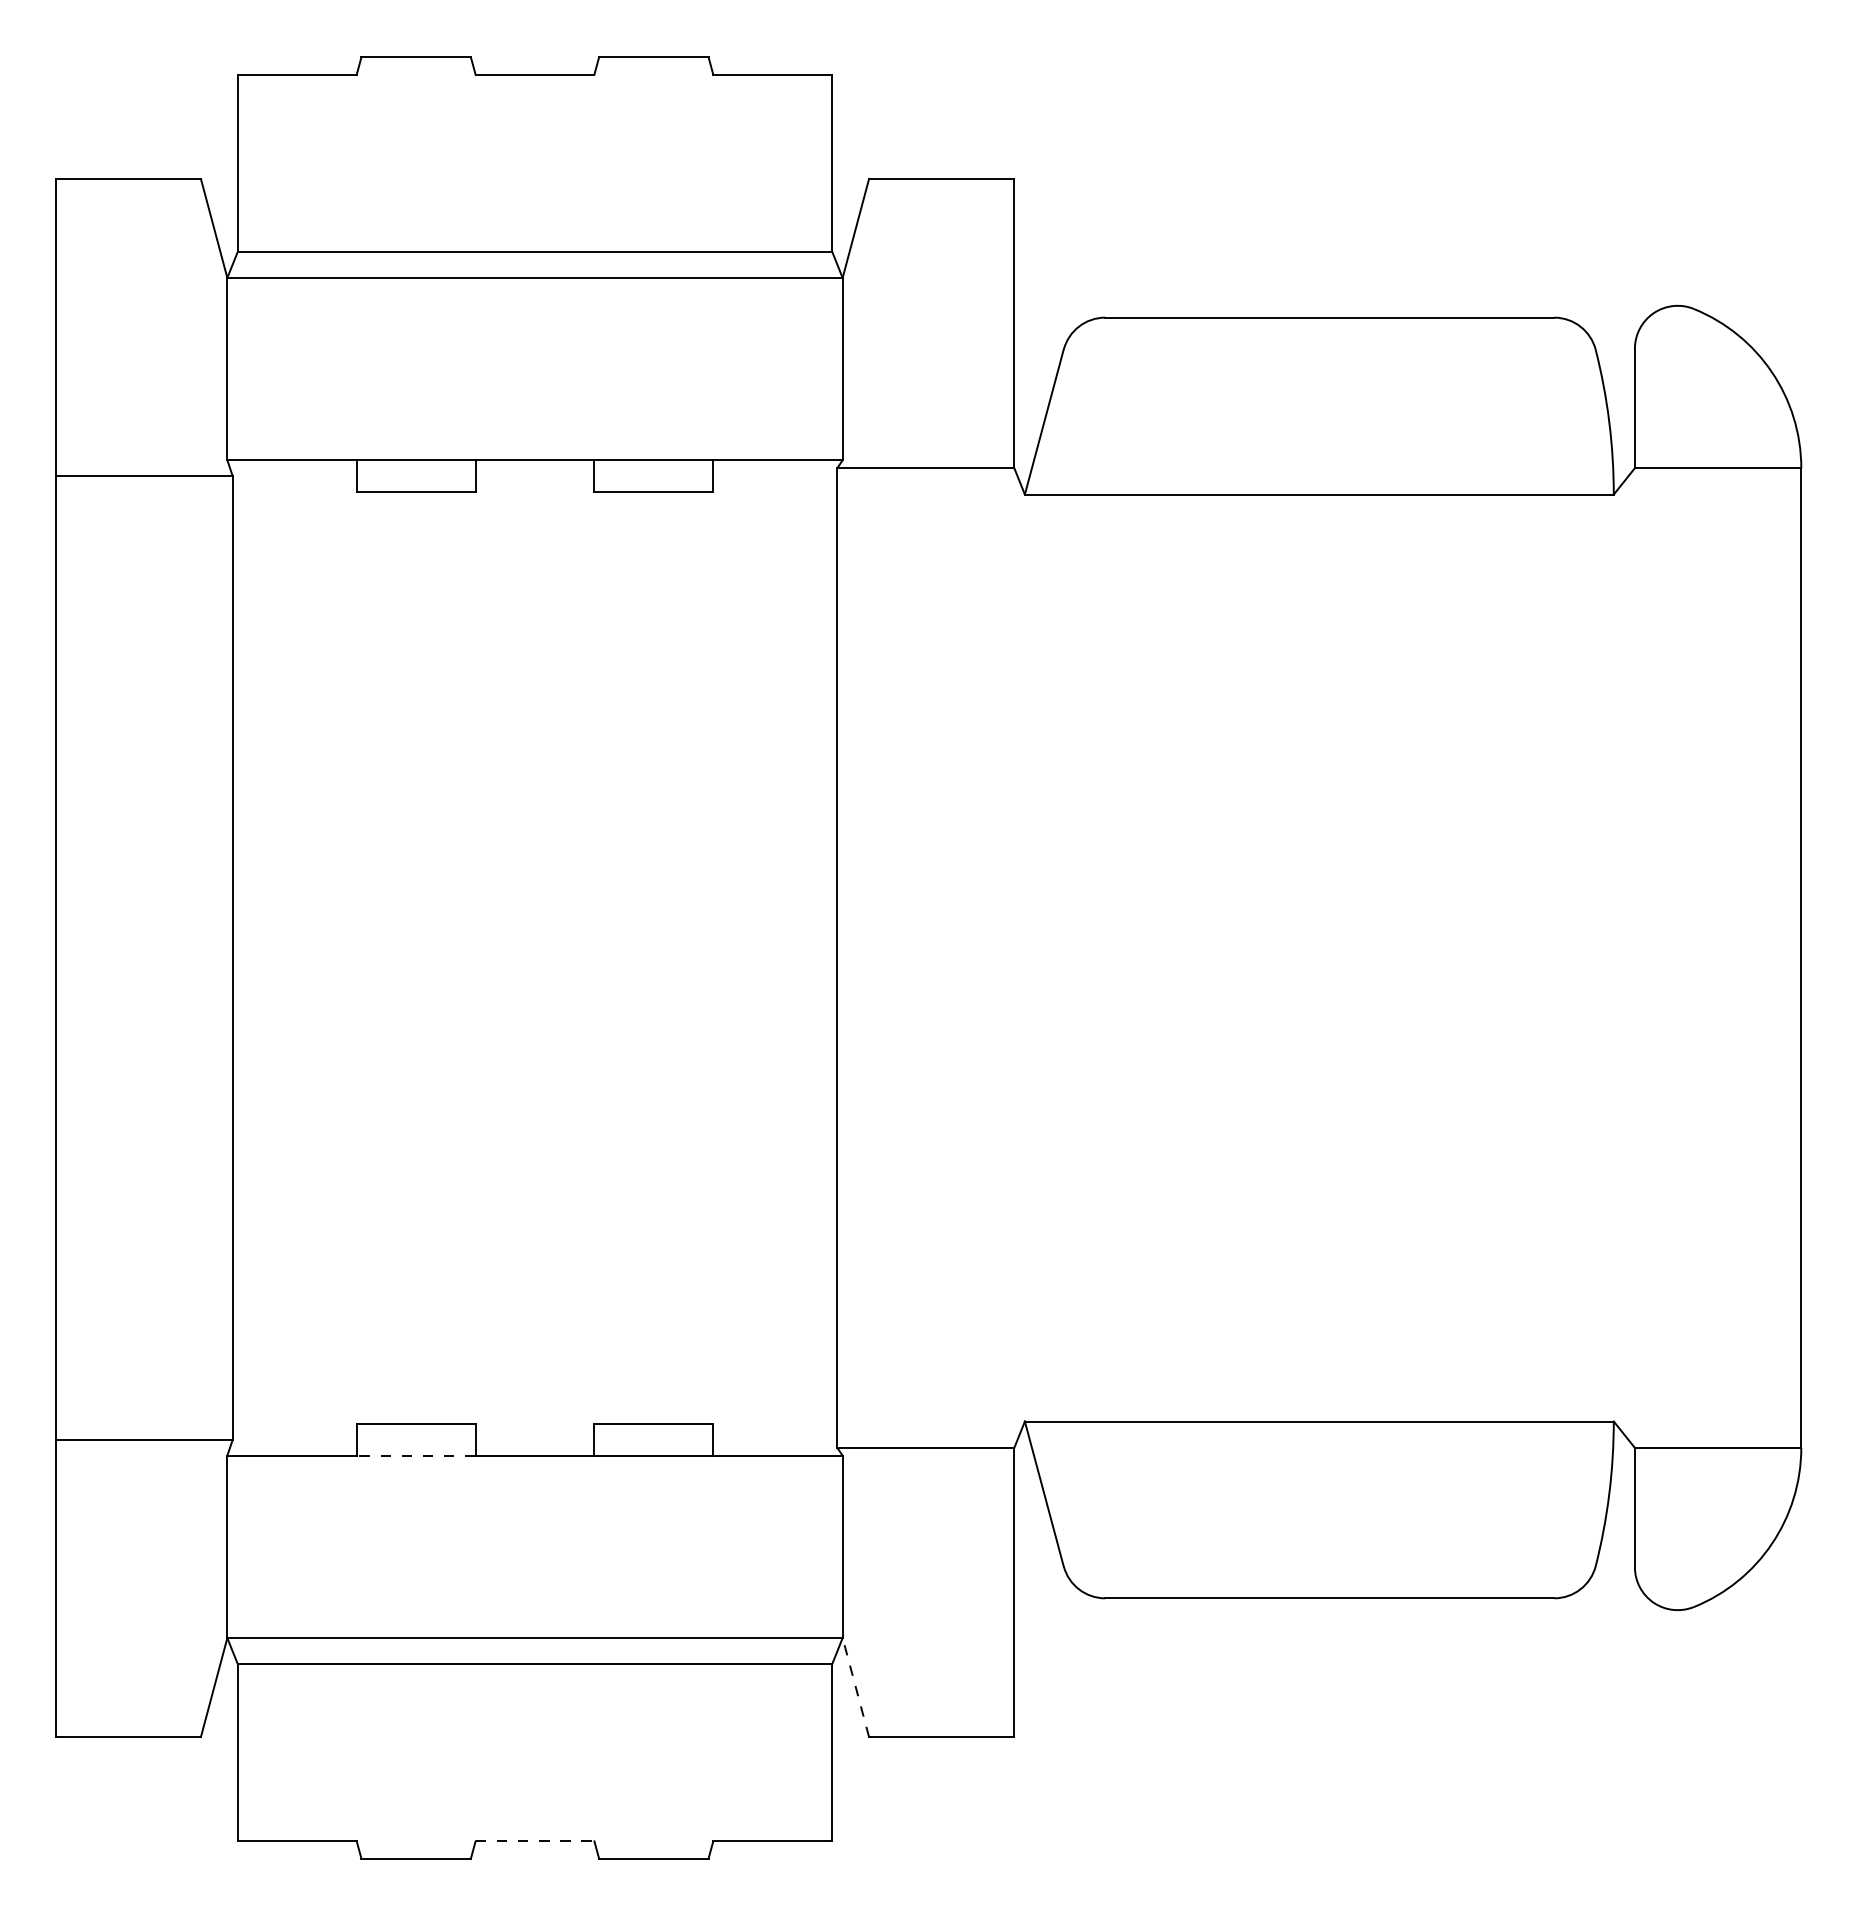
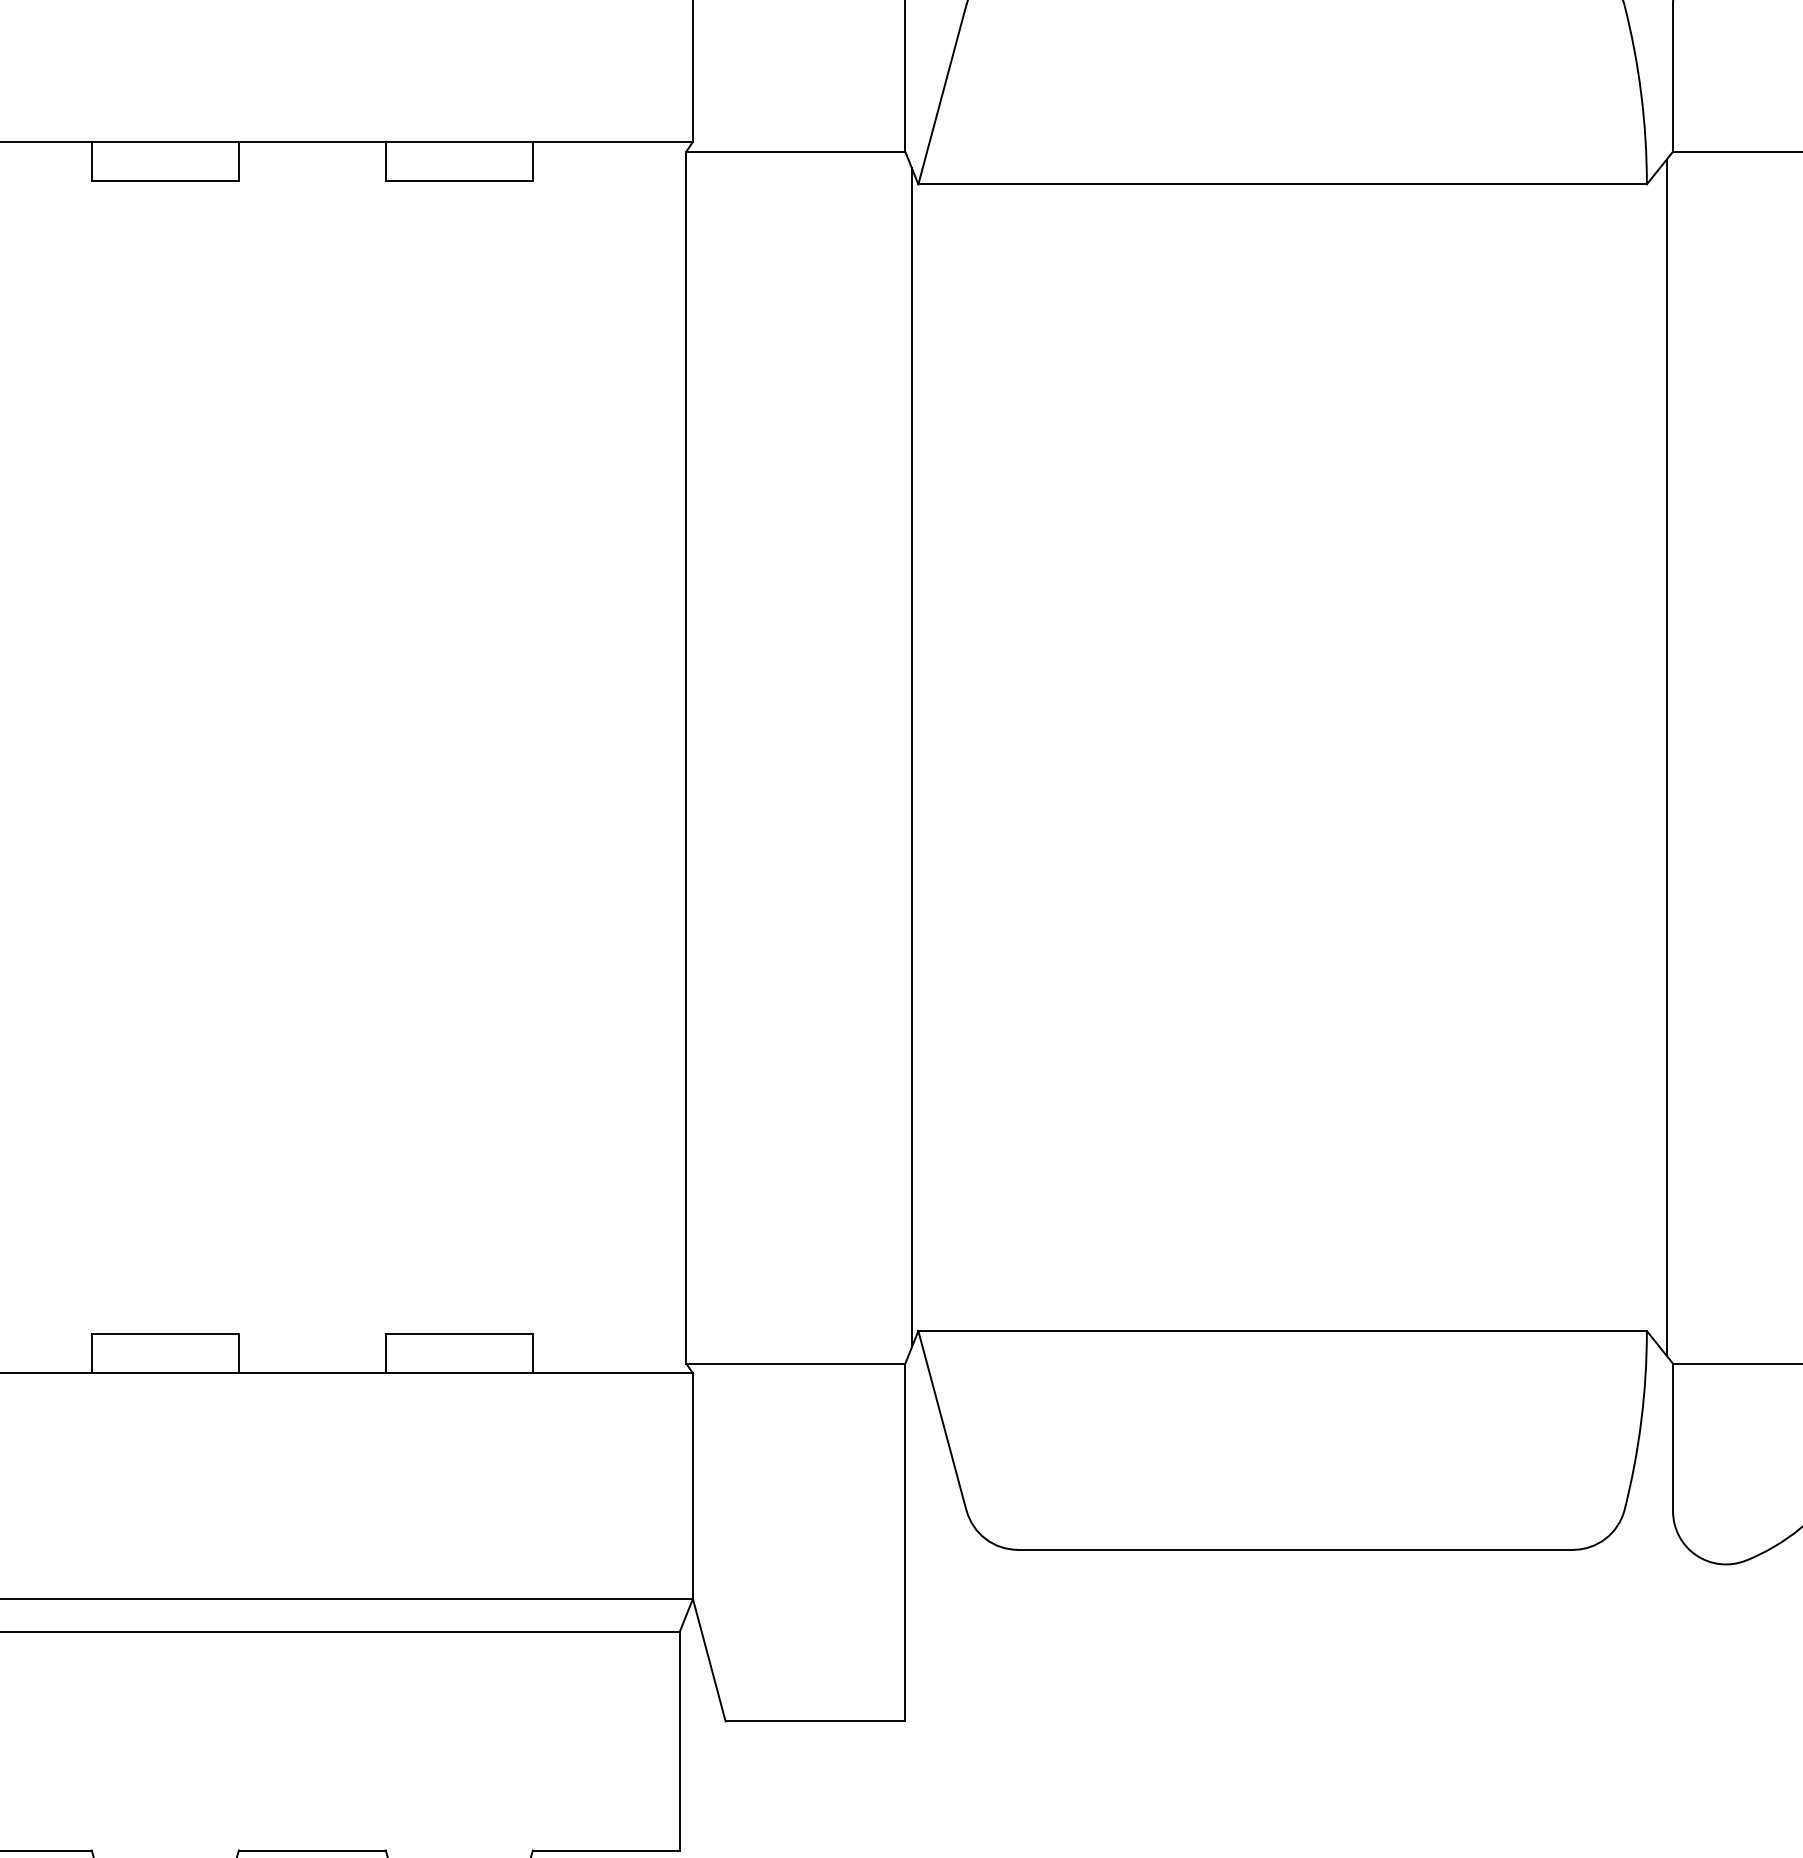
line: (1019, 957) -> (911, 757), added
line: (1629, 957) -> (1666, 757), added
line: (415, 1455) -> (164, 1373), dashed -> solid
line: (855, 1687) -> (708, 1660), dashed -> solid
line: (535, 1841) -> (312, 1850), dashed -> solid

